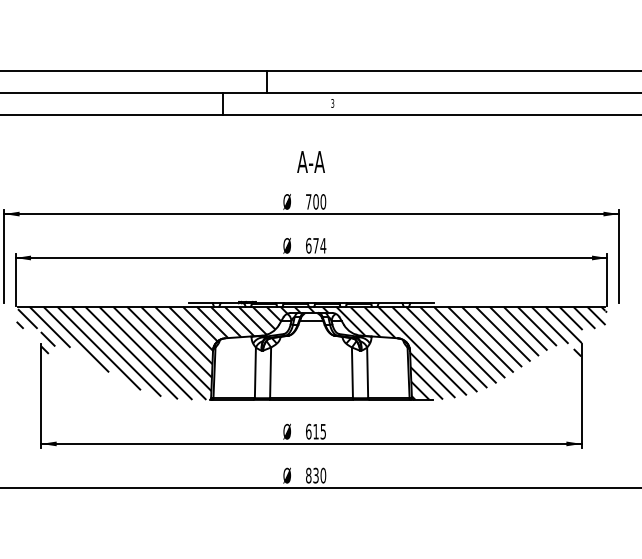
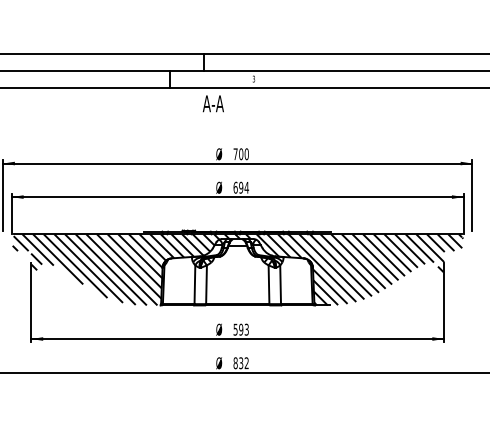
text: (309, 161) -> (212, 103), moved
text: (316, 245) -> (241, 187), 674 -> 694
text: (315, 431) -> (240, 329), 615 -> 593
text: (322, 475) -> (246, 363), 830 -> 832

